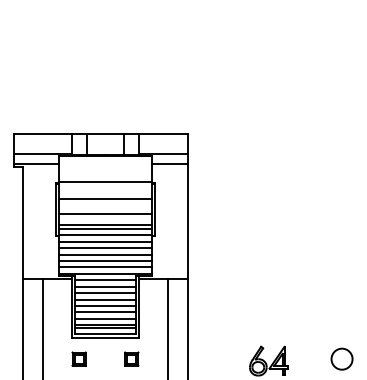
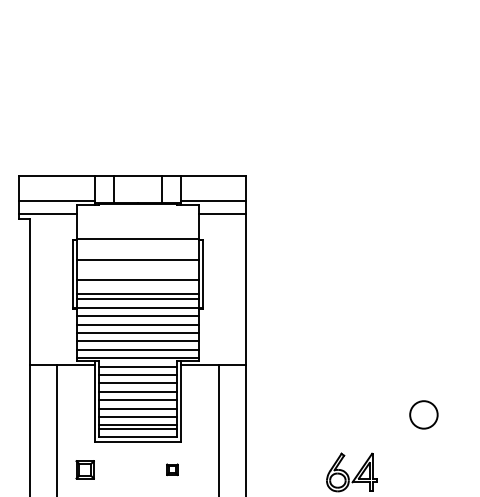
part: (78, 358) -> (84, 468), moved
part: (131, 358) -> (171, 468), size x0.6
circle: (341, 358) -> (423, 414), moved

